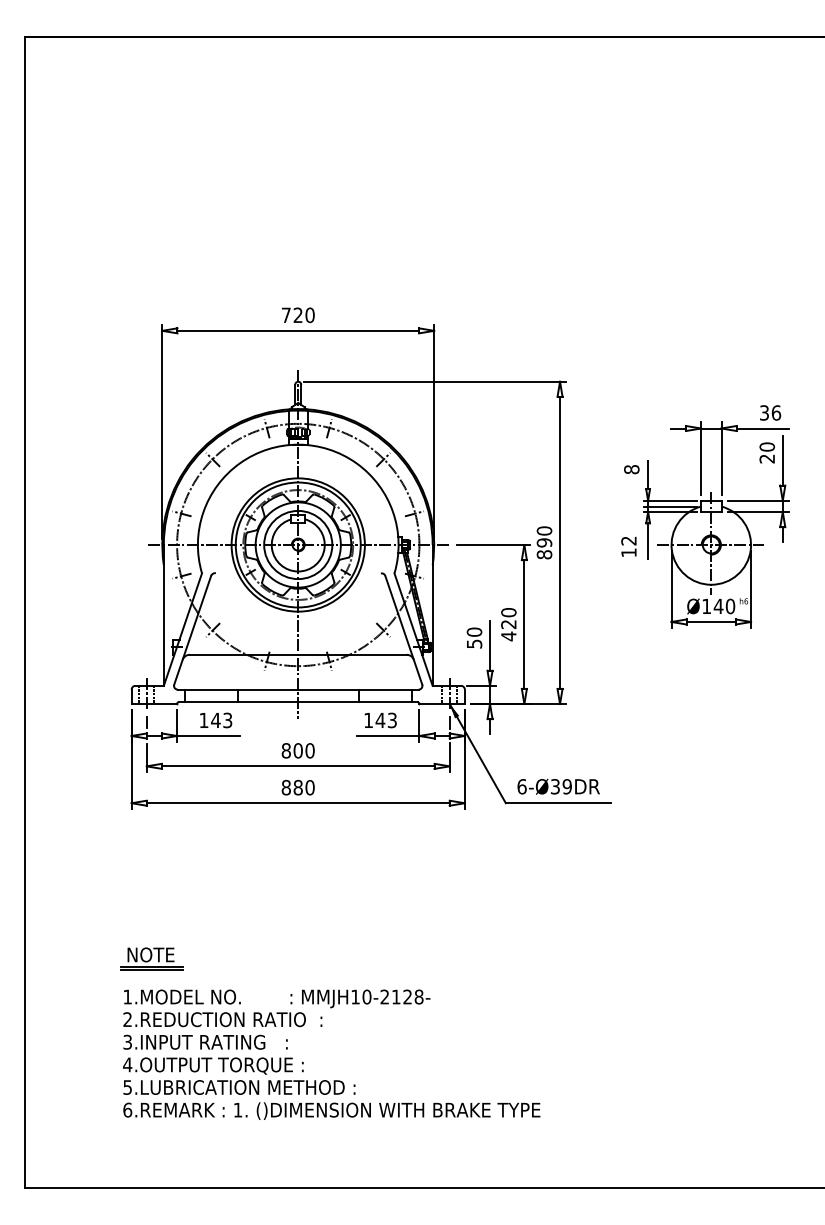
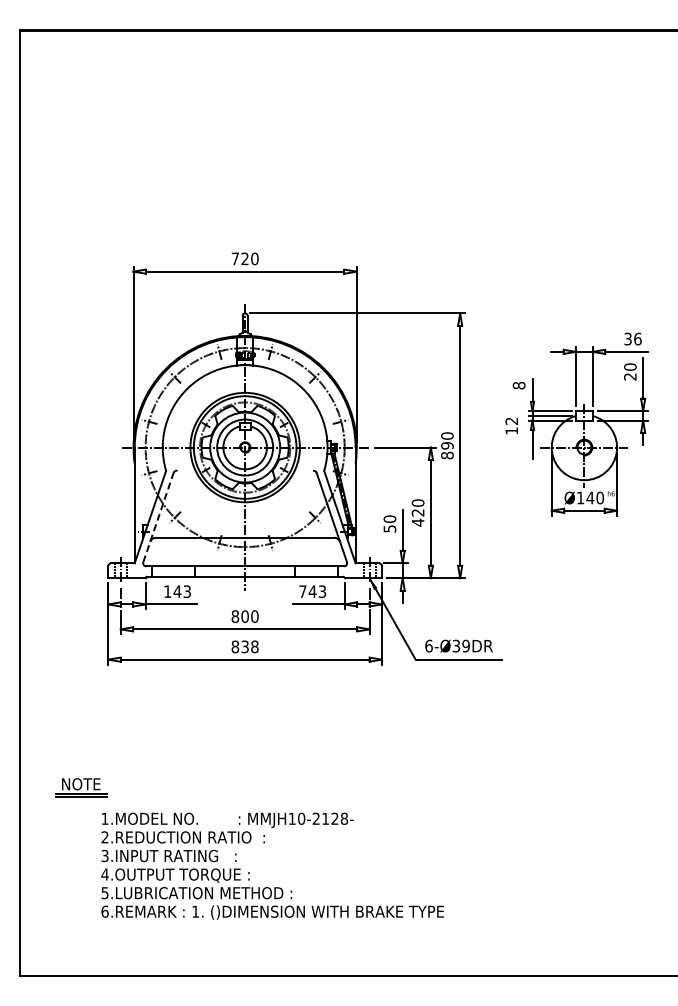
text: (628, 547) -> (511, 426), moved
line: (192, 630) -> (158, 517), solid -> dashed
text: (368, 720) -> (302, 591), 143 -> 743
text: (303, 787) -> (249, 646), 880 -> 838
part: (151, 958) -> (81, 787), moved

